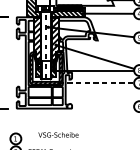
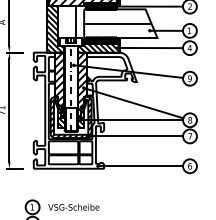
line: (96, 83) -> (135, 136), dashed -> solid
line: (100, 106) -> (140, 166), added
text: (58, 134) -> (73, 206), moved

